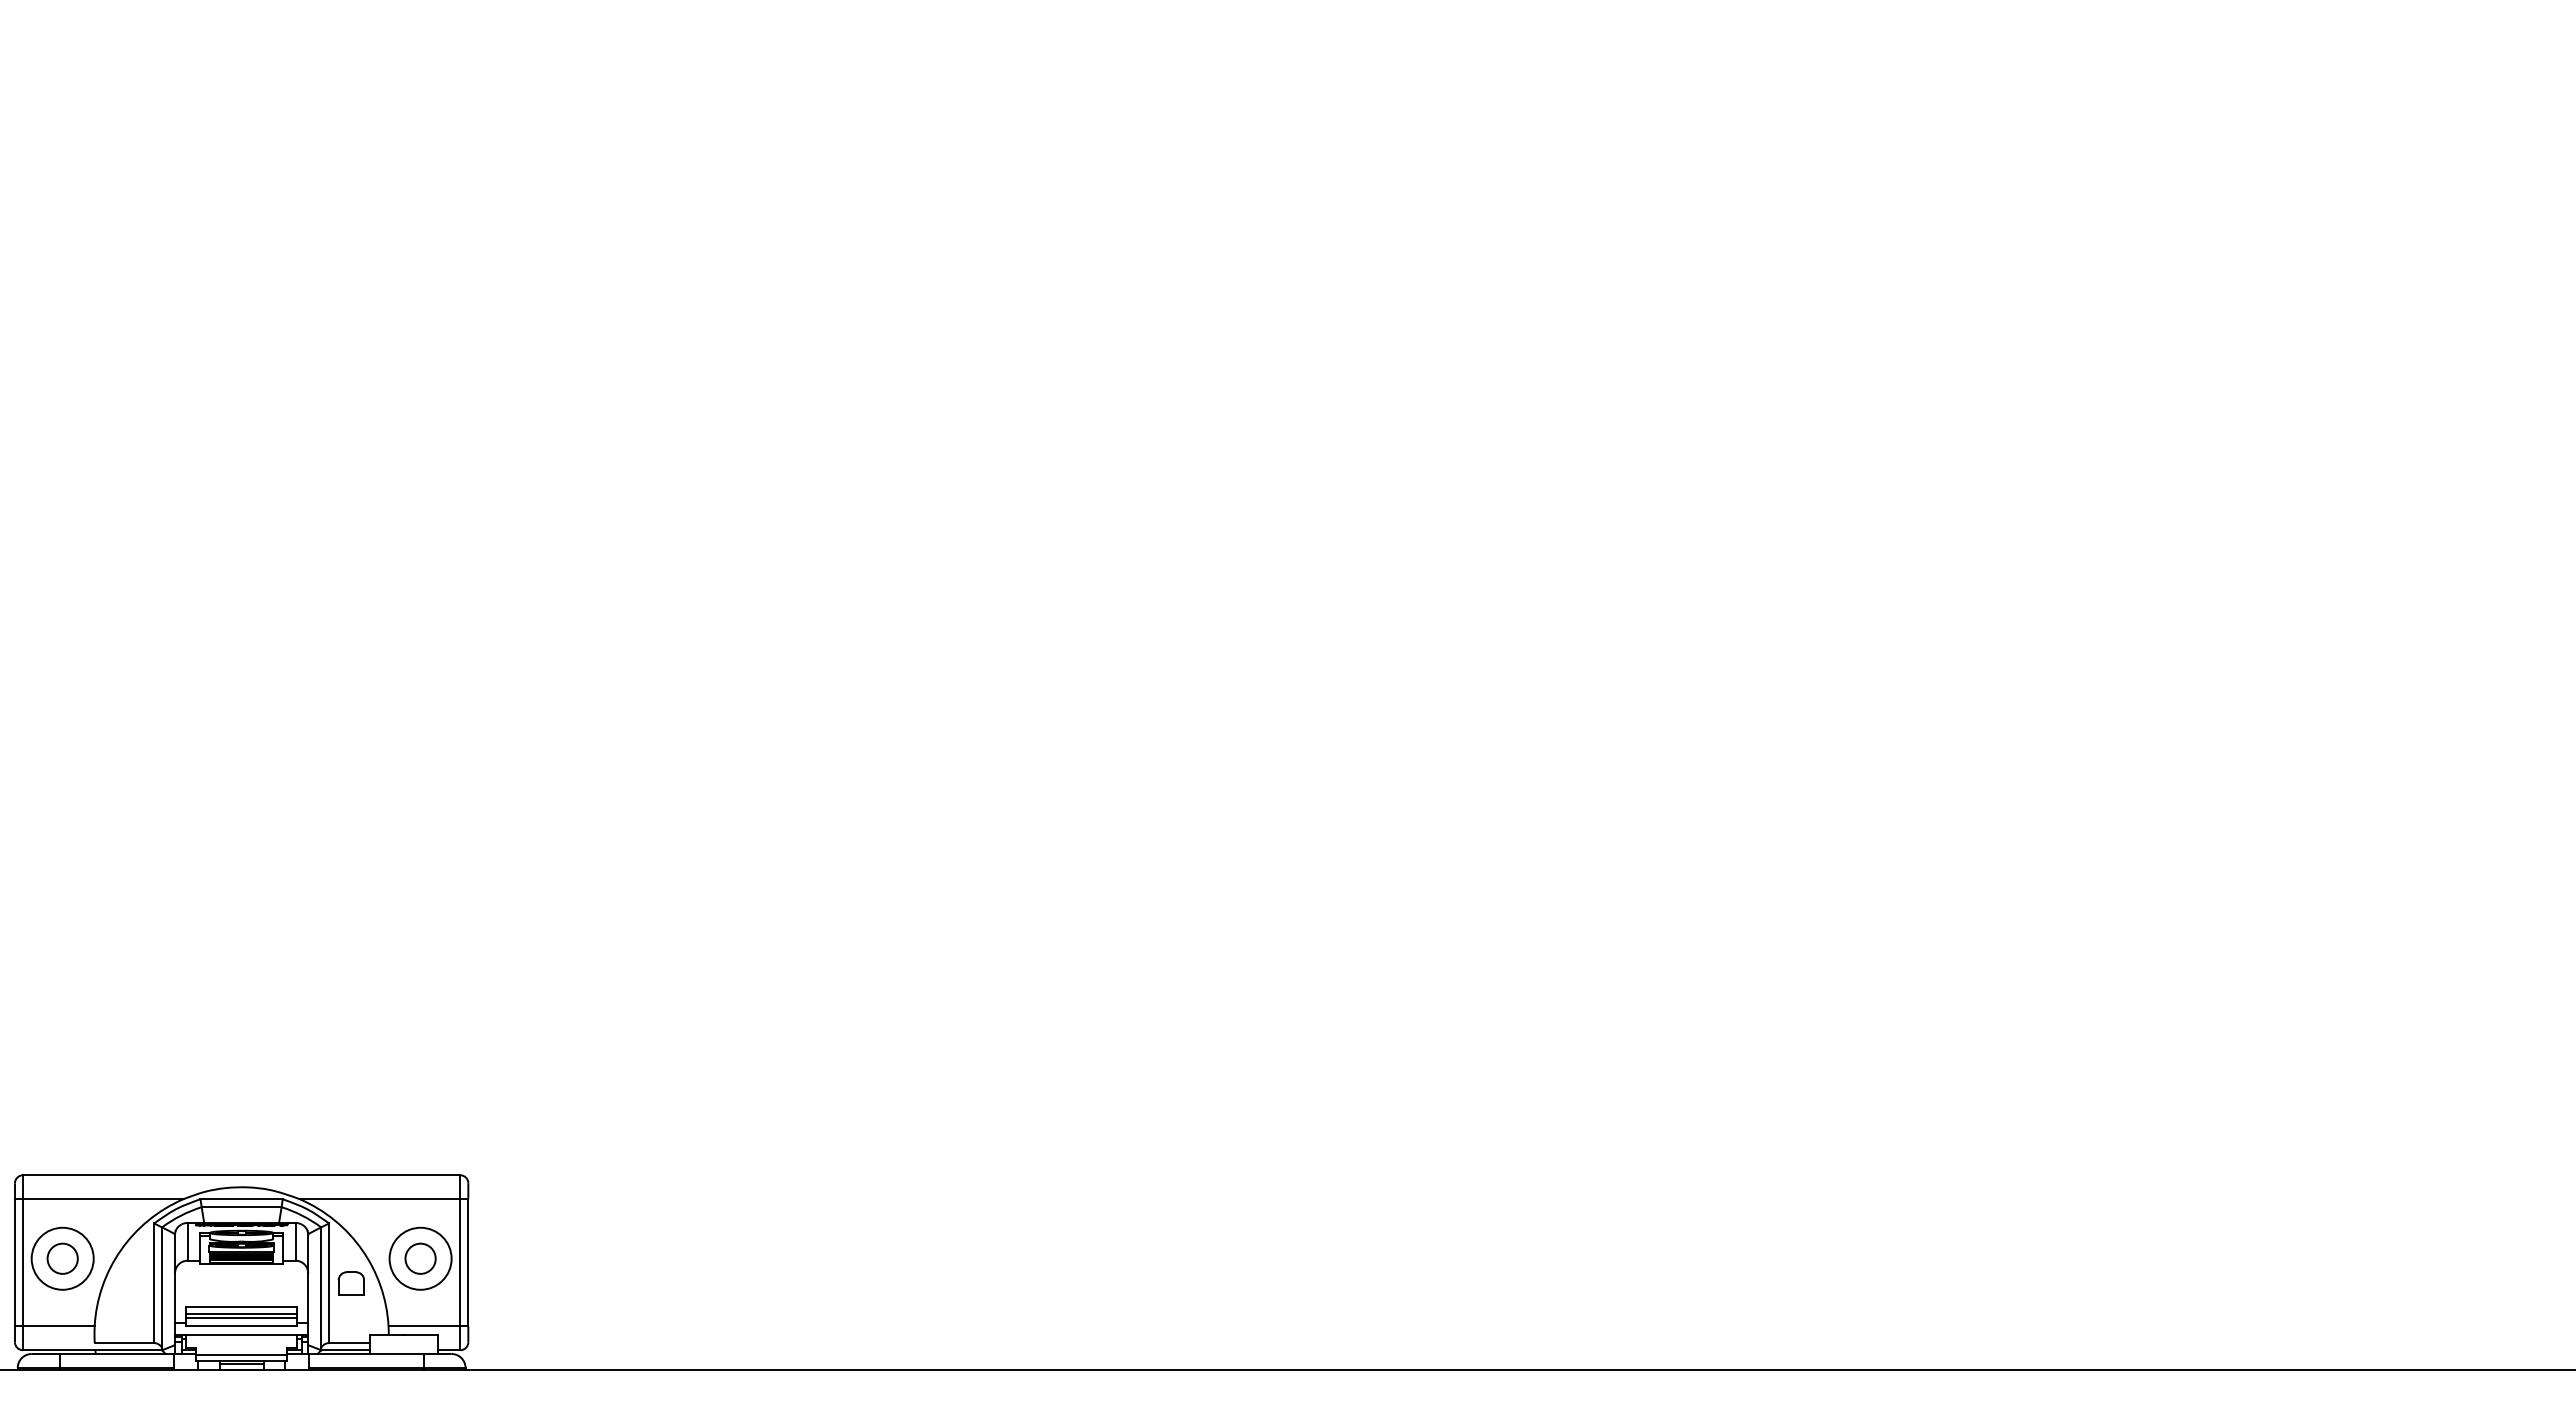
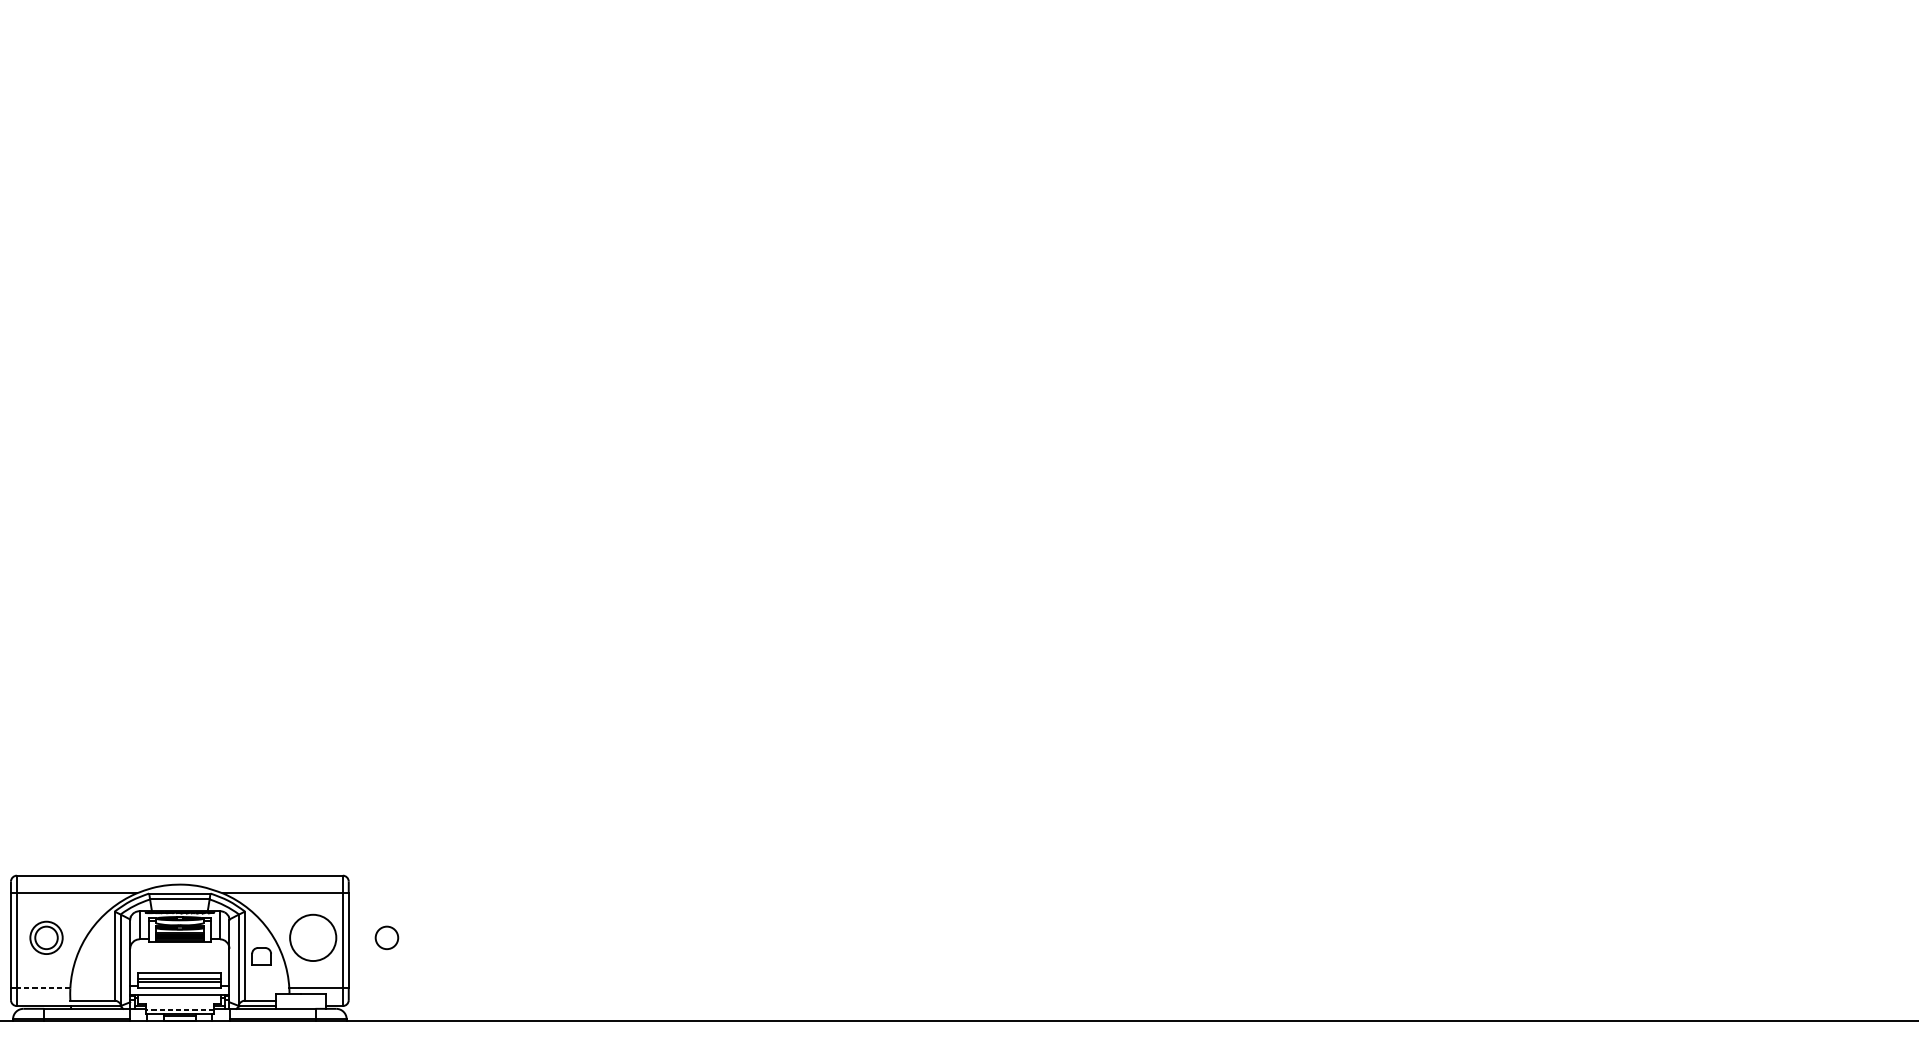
circle: (62, 1258) -> (46, 937), size x0.7
circle: (420, 1258) -> (386, 937), moved
line: (58, 1326) -> (43, 988), solid -> dashed
line: (241, 1355) -> (179, 1009), solid -> dashed

